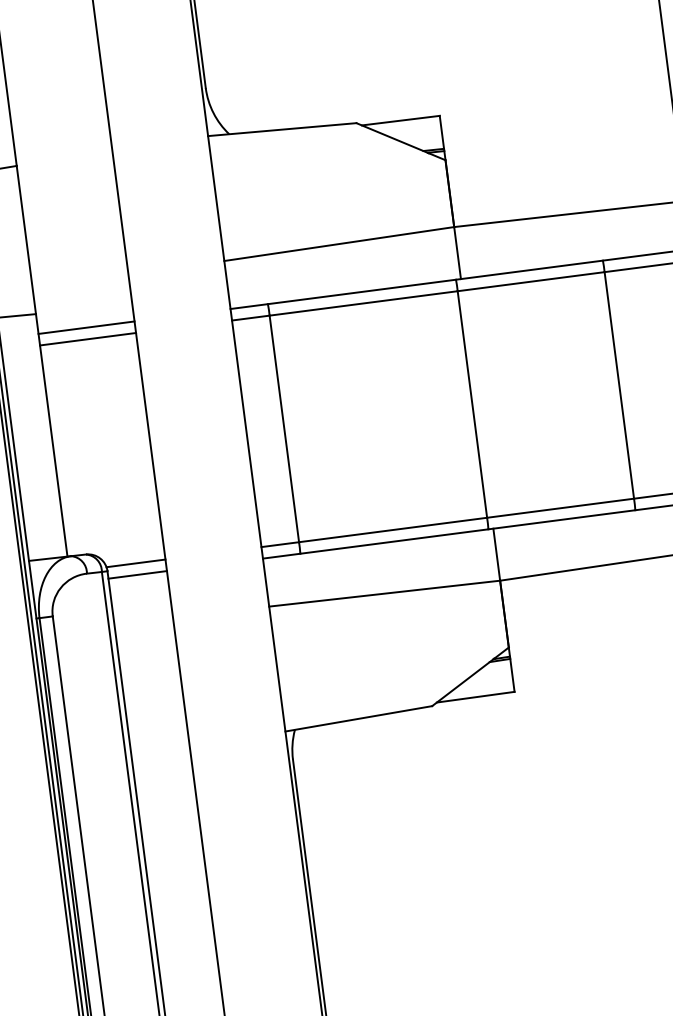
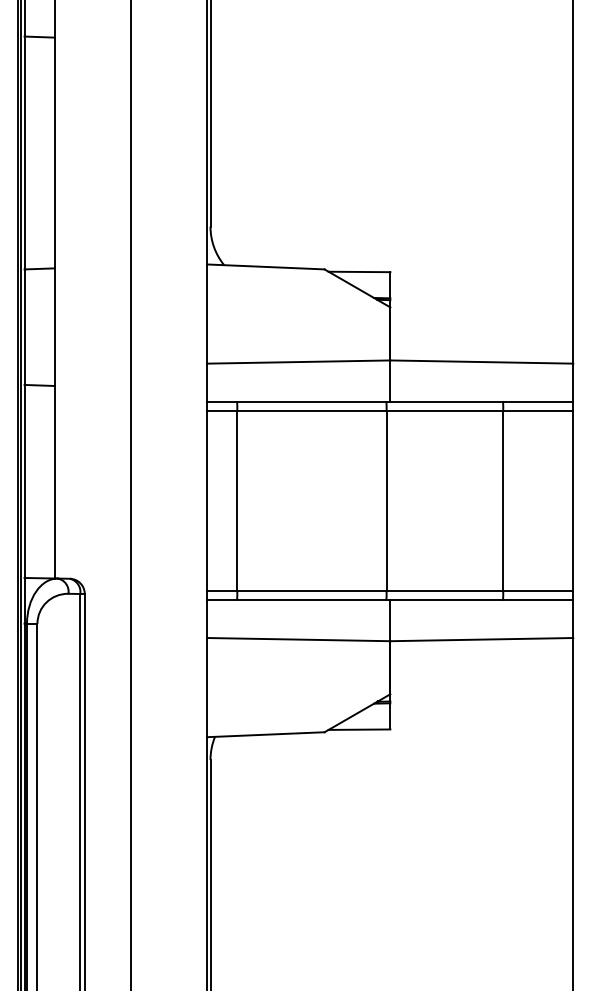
line: (86, 327) -> (93, 401), removed
line: (88, 338) -> (93, 410), removed
line: (135, 563) -> (107, 590), removed
line: (137, 574) -> (107, 599), removed

